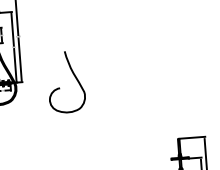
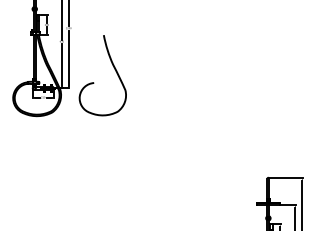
curve: (60, 88) -> (94, 83), moved

